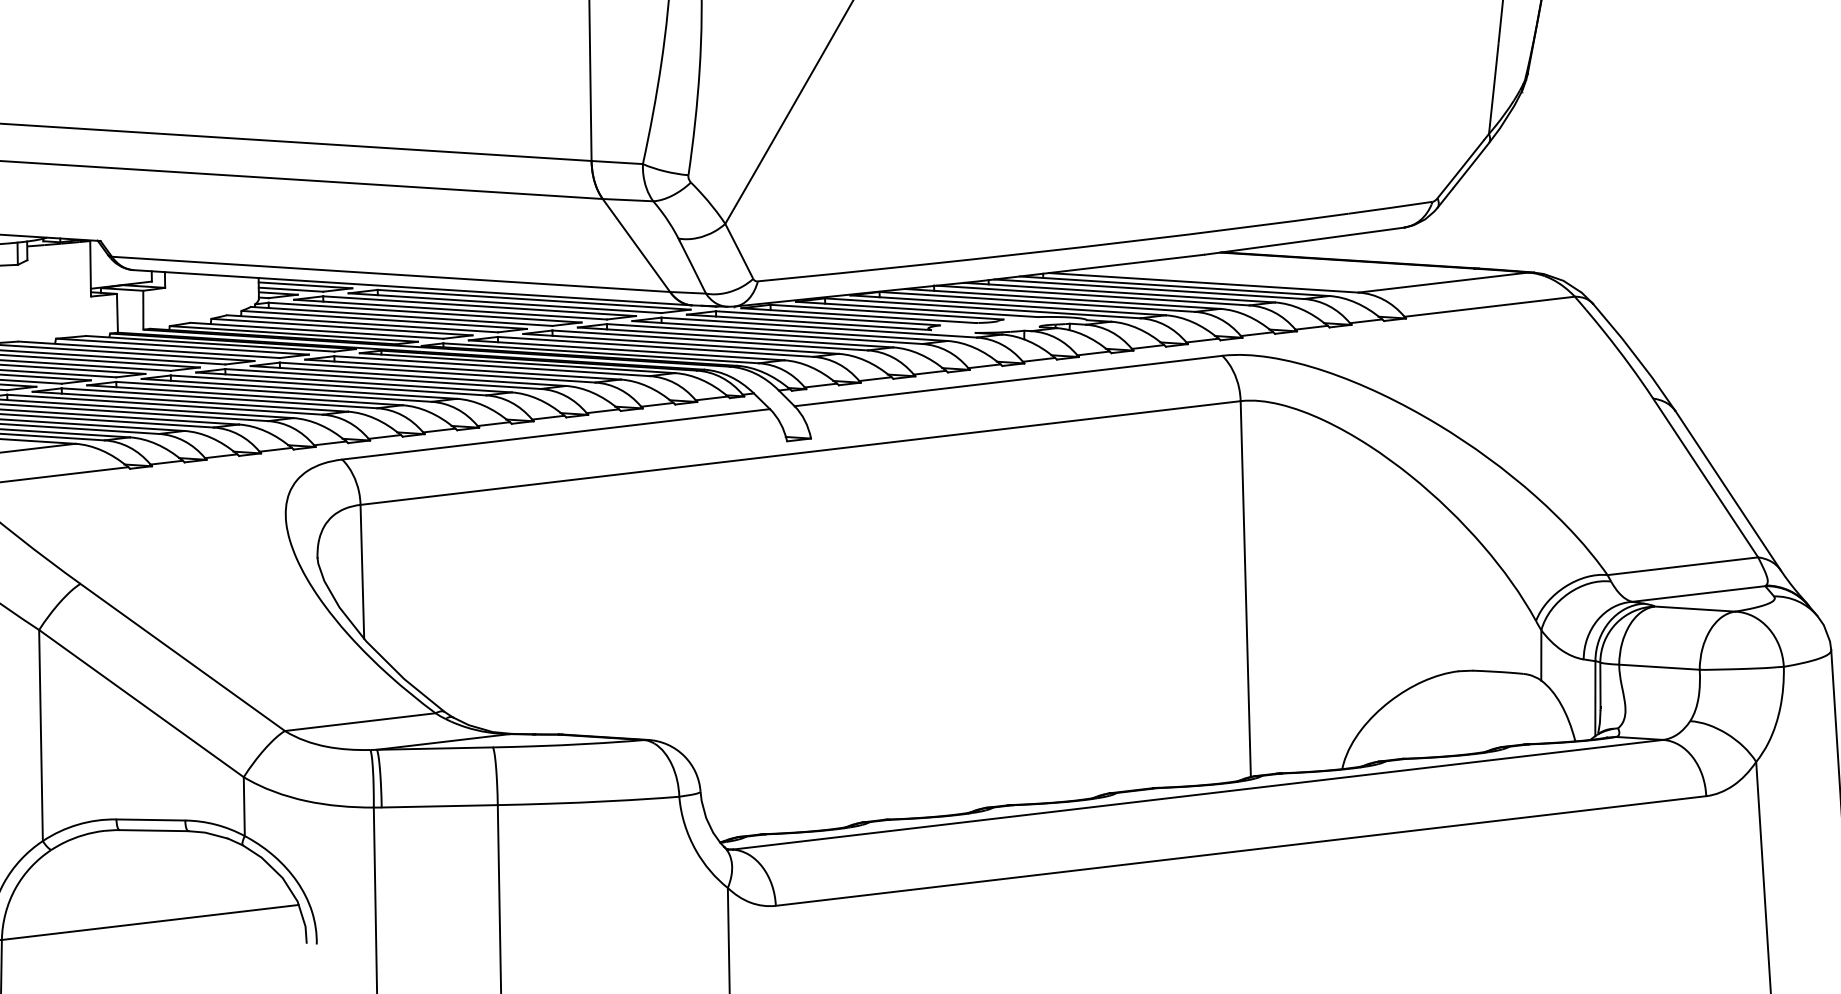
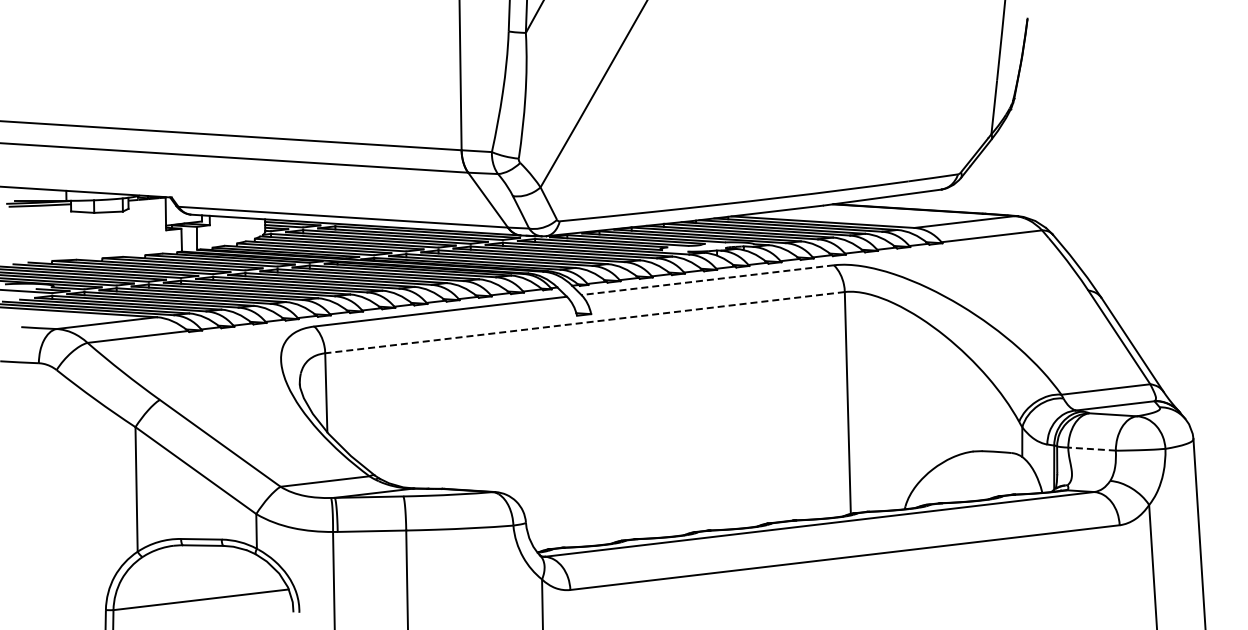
line: (1008, 381) -> (707, 280), solid -> dashed
line: (801, 452) -> (585, 322), solid -> dashed
line: (1660, 667) -> (1092, 449), solid -> dashed

